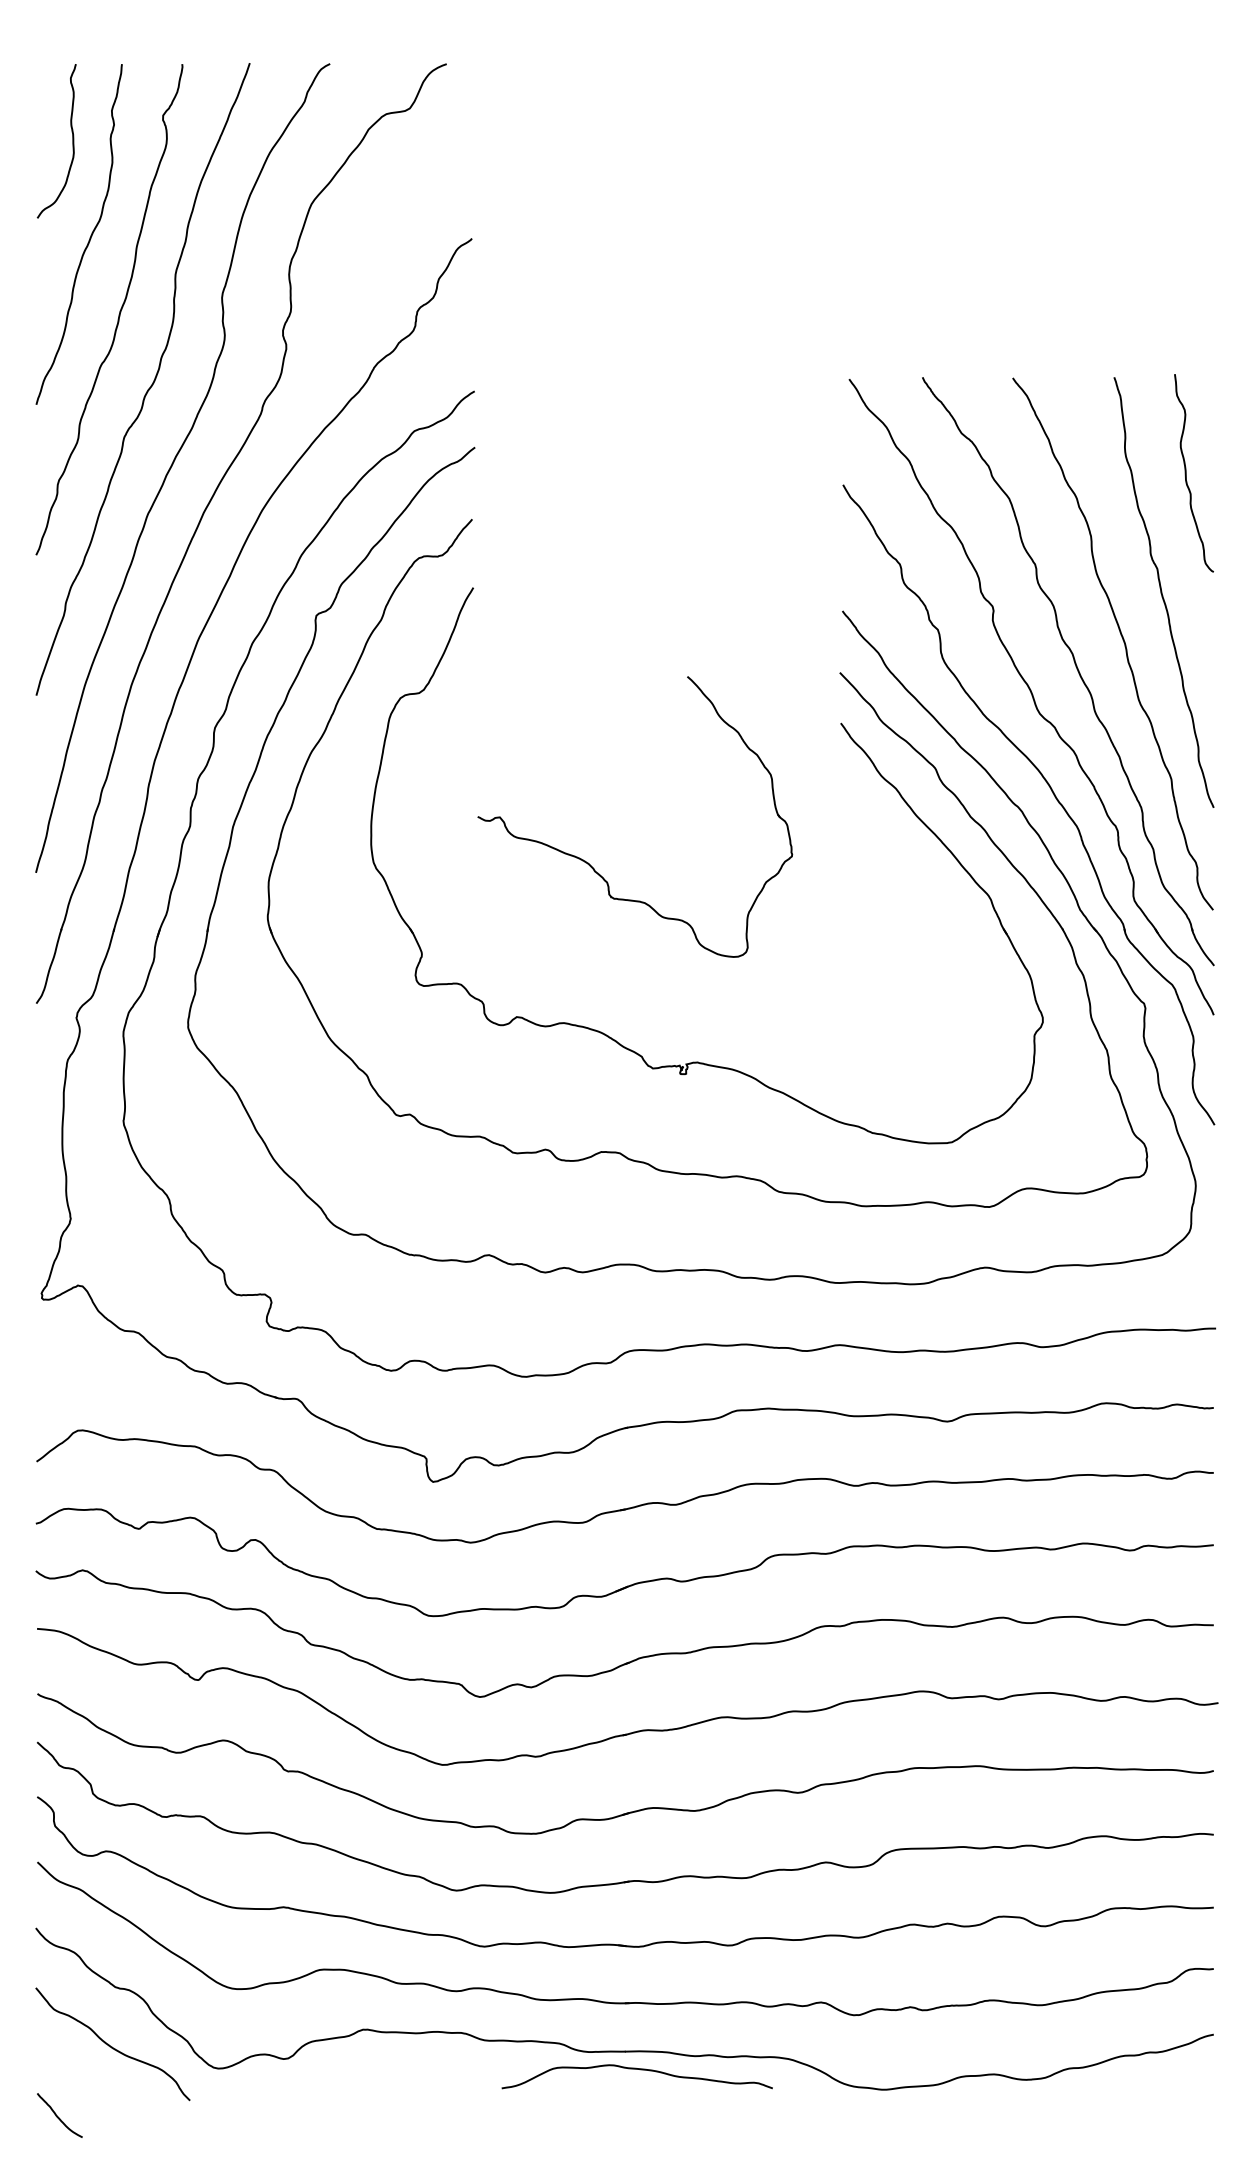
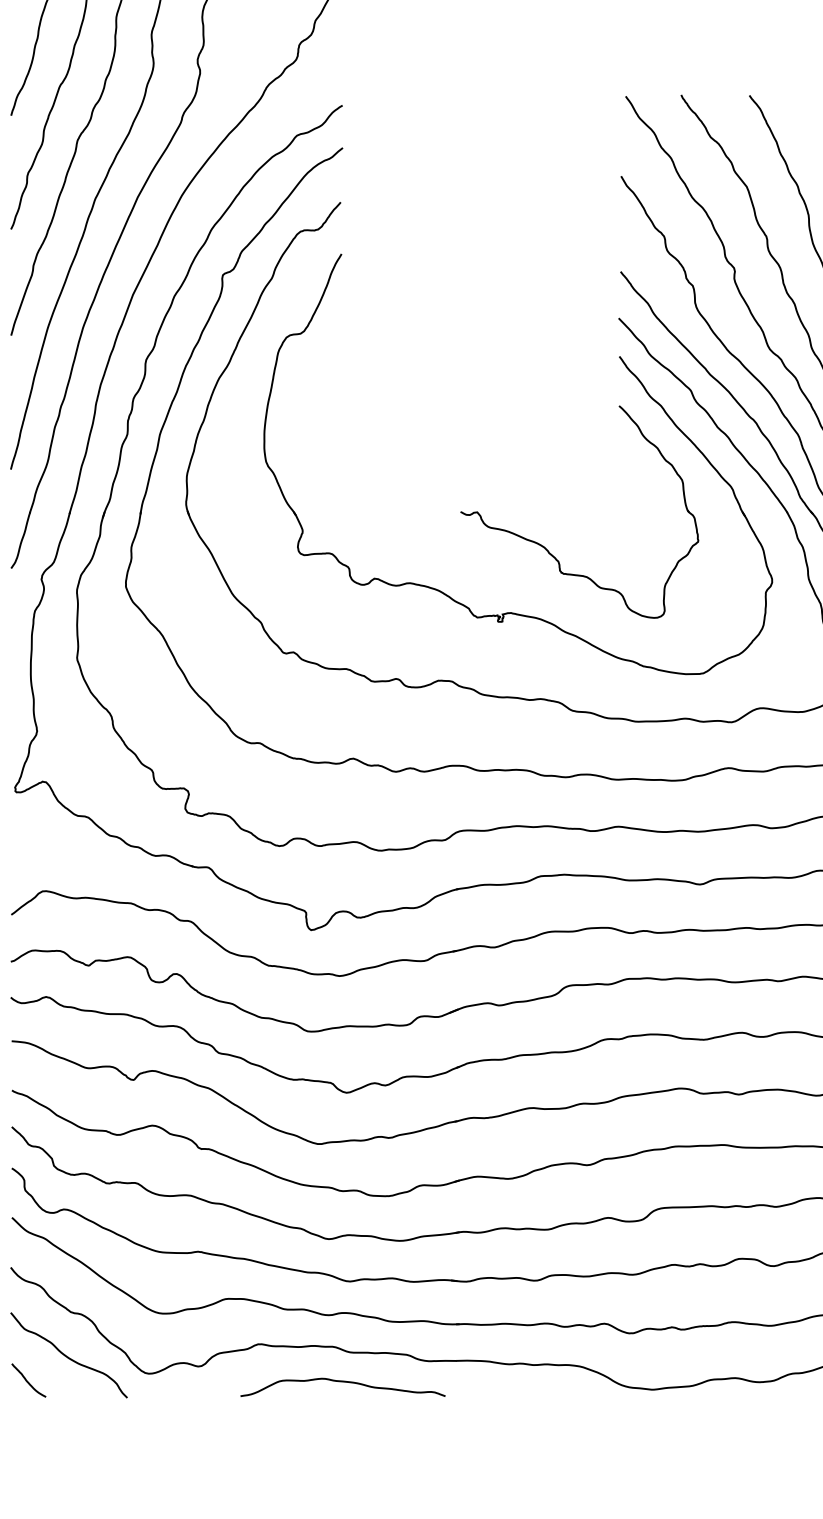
part: (588, 862) -> (544, 546), moved
curve: (636, 2069) -> (342, 1381), moved
curve: (58, 2116) -> (27, 1381), moved

